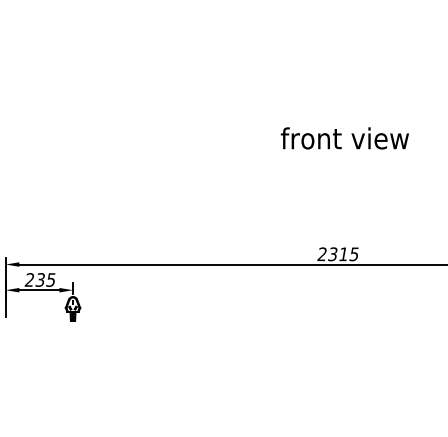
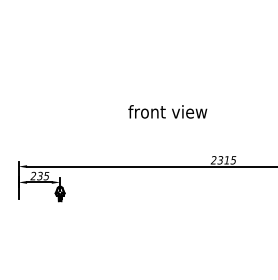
text: (344, 137) -> (167, 111), moved

